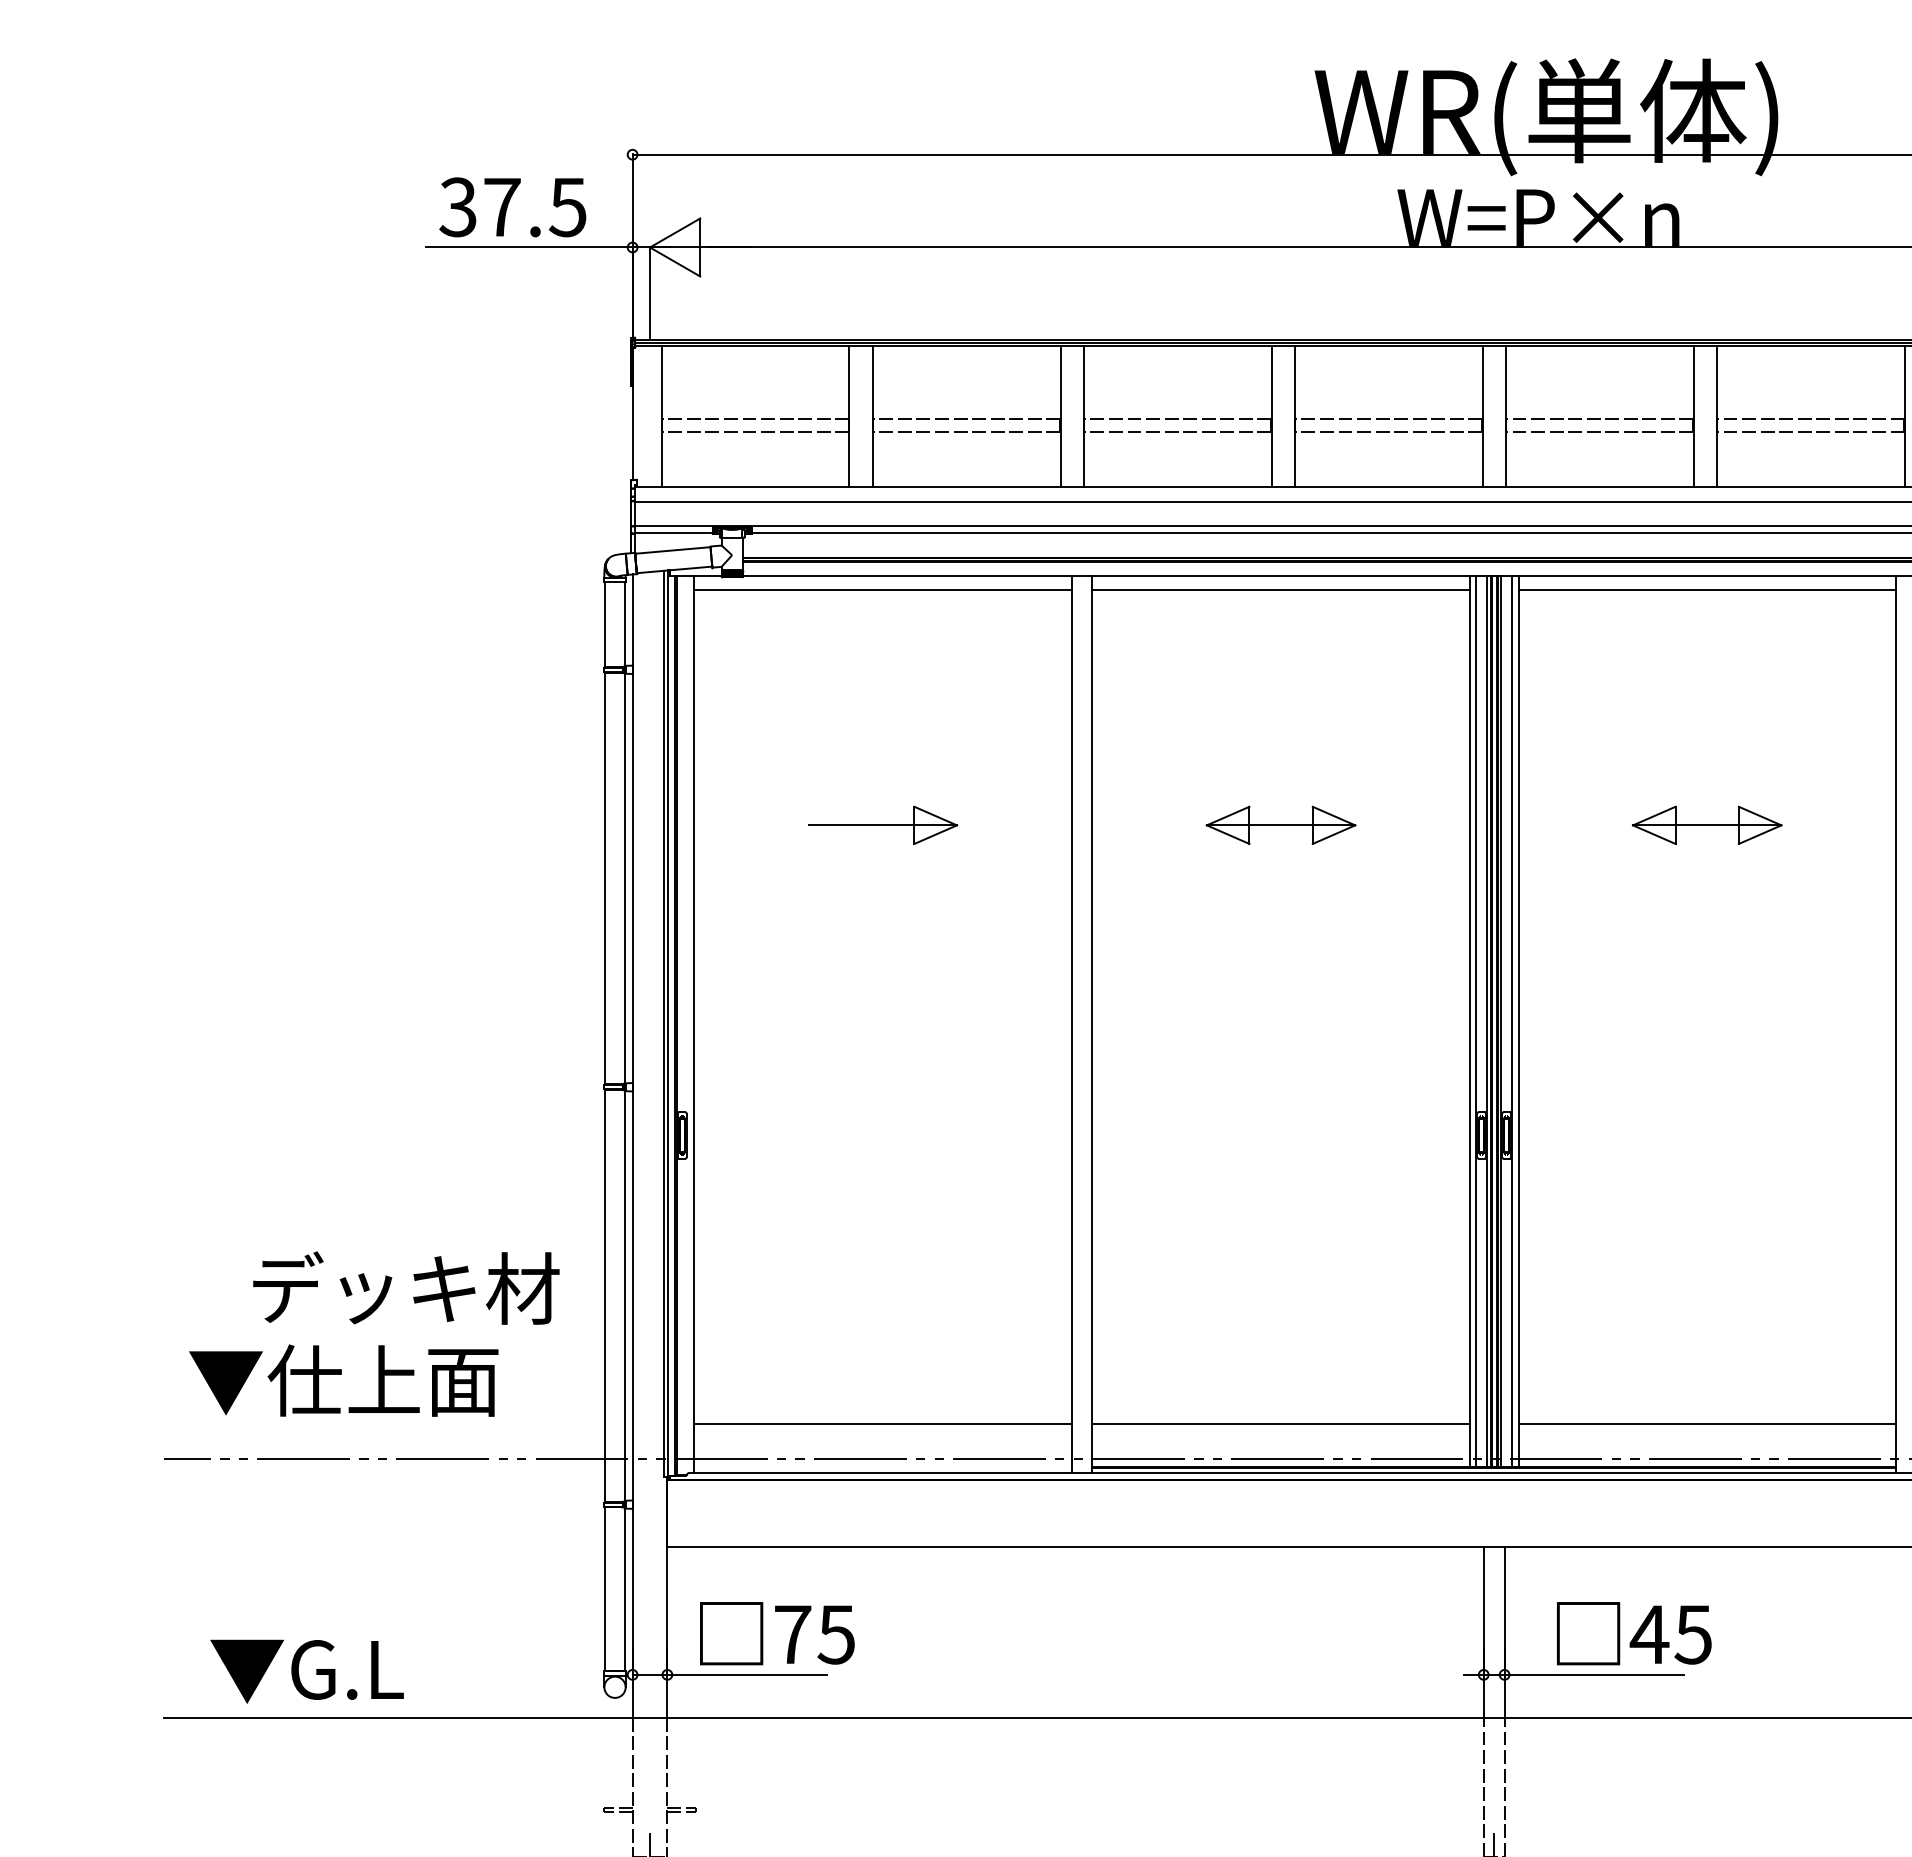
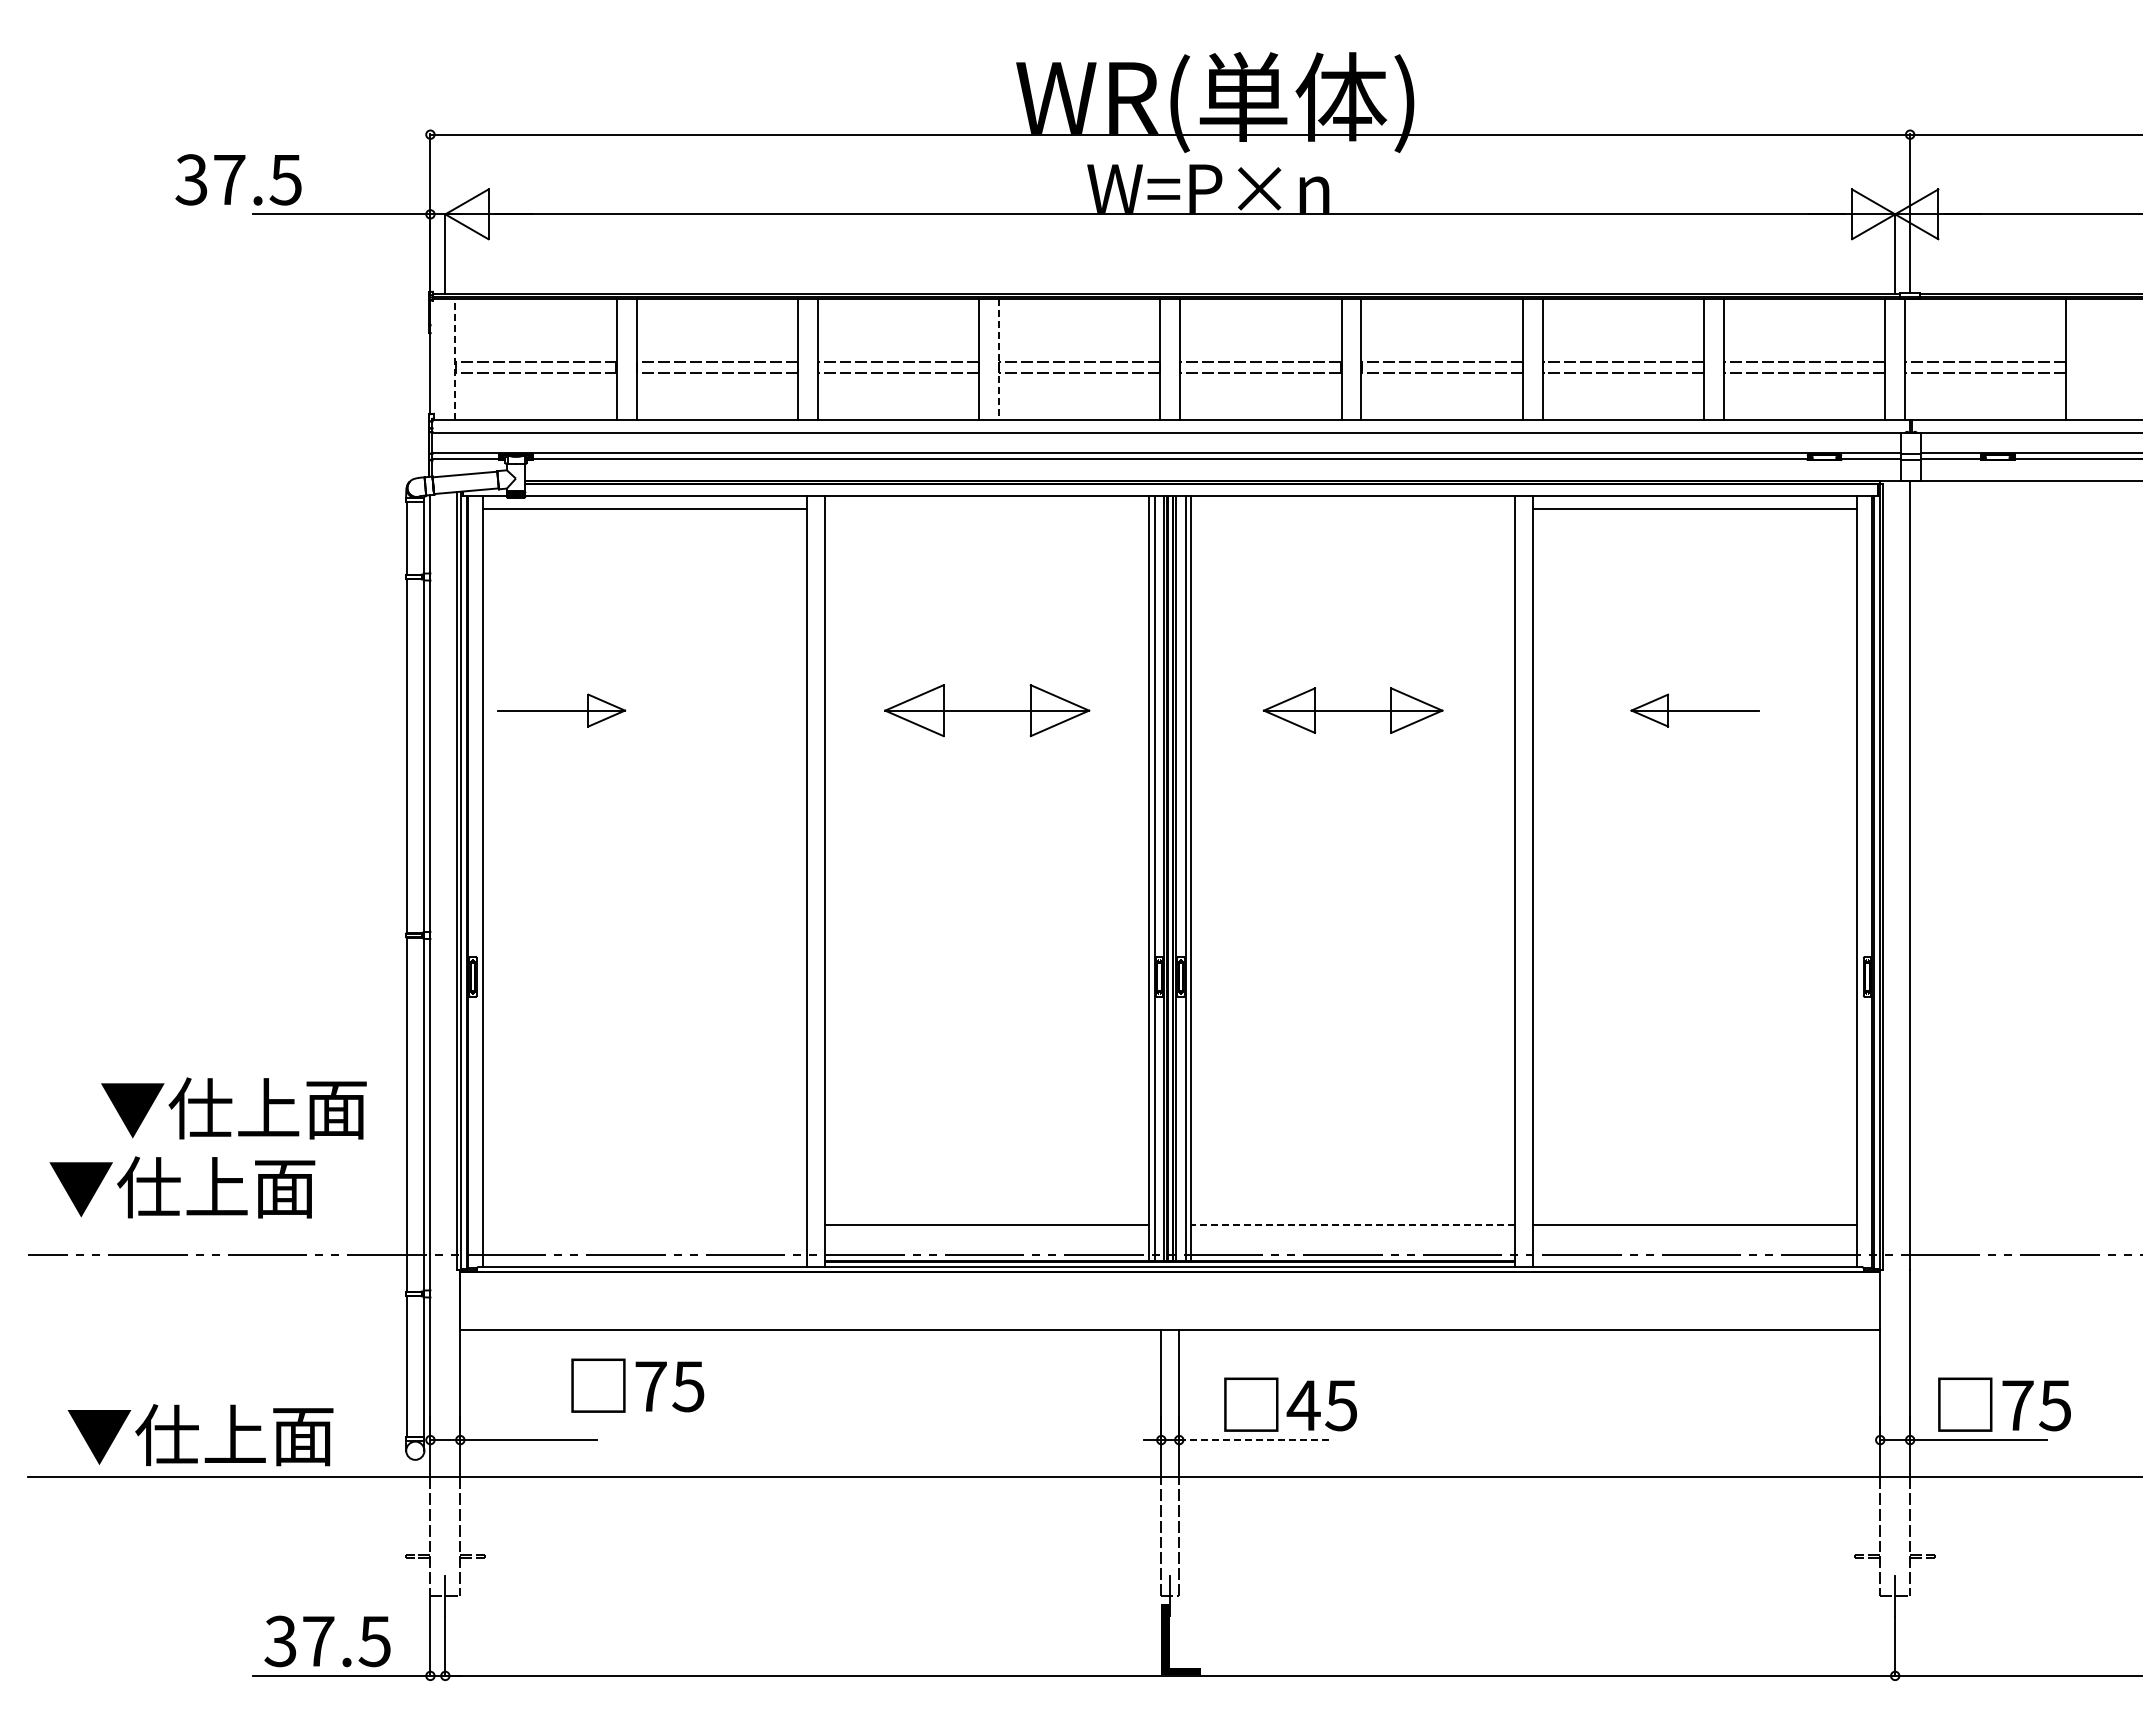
text: (512, 206) -> (238, 179), moved
line: (661, 416) -> (455, 359), solid -> dashed
line: (1295, 416) -> (999, 359), solid -> dashed
line: (1281, 590) -> (987, 508), removed
line: (1707, 590) -> (1353, 508), removed
part: (883, 825) -> (561, 710), moved
part: (1281, 825) -> (987, 710), size x1.6
part: (1707, 825) -> (1353, 710), size x1.4
text: (404, 1287) -> (234, 1107), デッキ材 -> ▼仕上面
line: (883, 1423) -> (645, 1224), removed
line: (1706, 1423) -> (1352, 1224), solid -> dashed
text: (777, 1633) -> (637, 1385), moved
text: (404, 1669) -> (234, 1435), ▼G.L -> ▼仕上面
line: (1594, 1675) -> (1256, 1440), solid -> dashed

